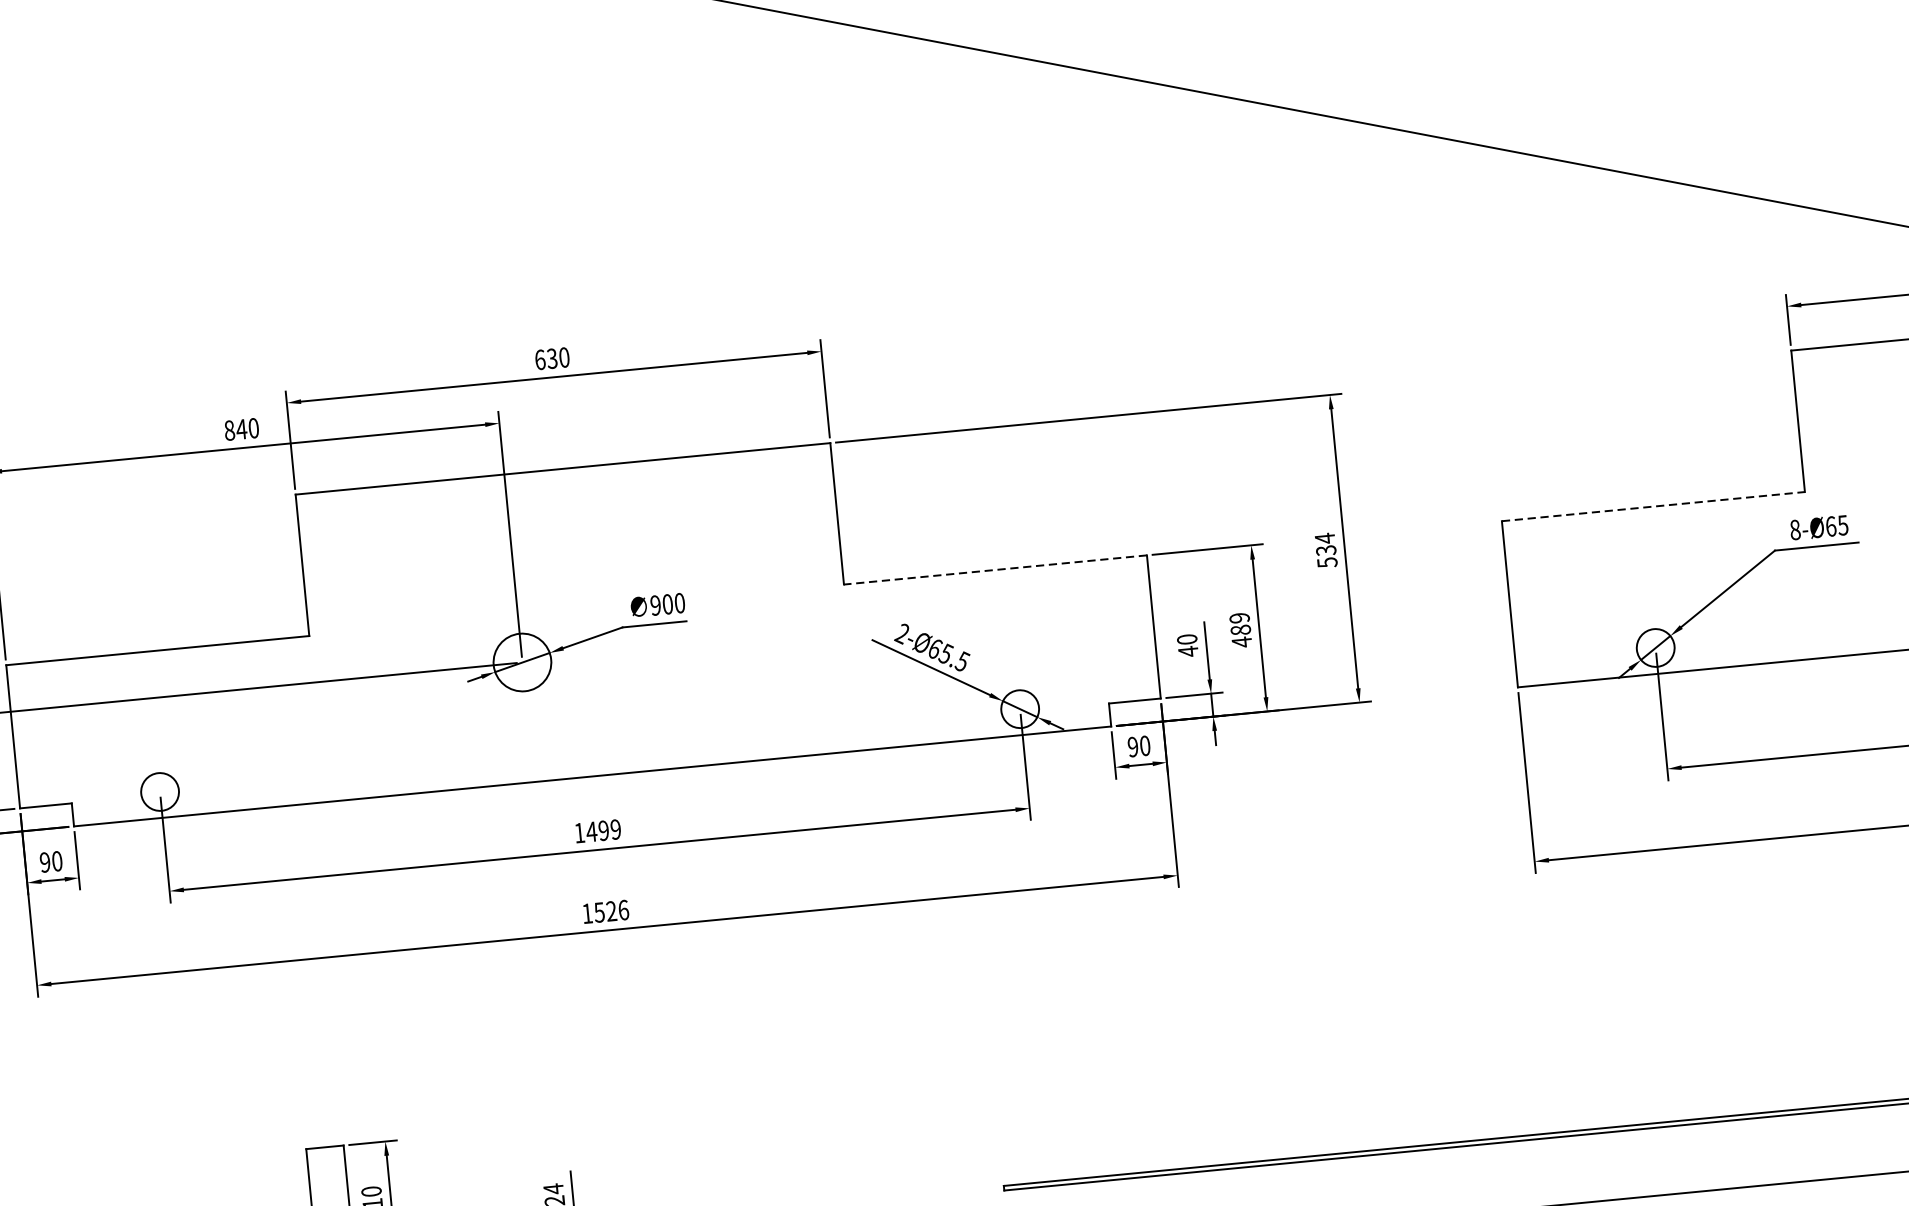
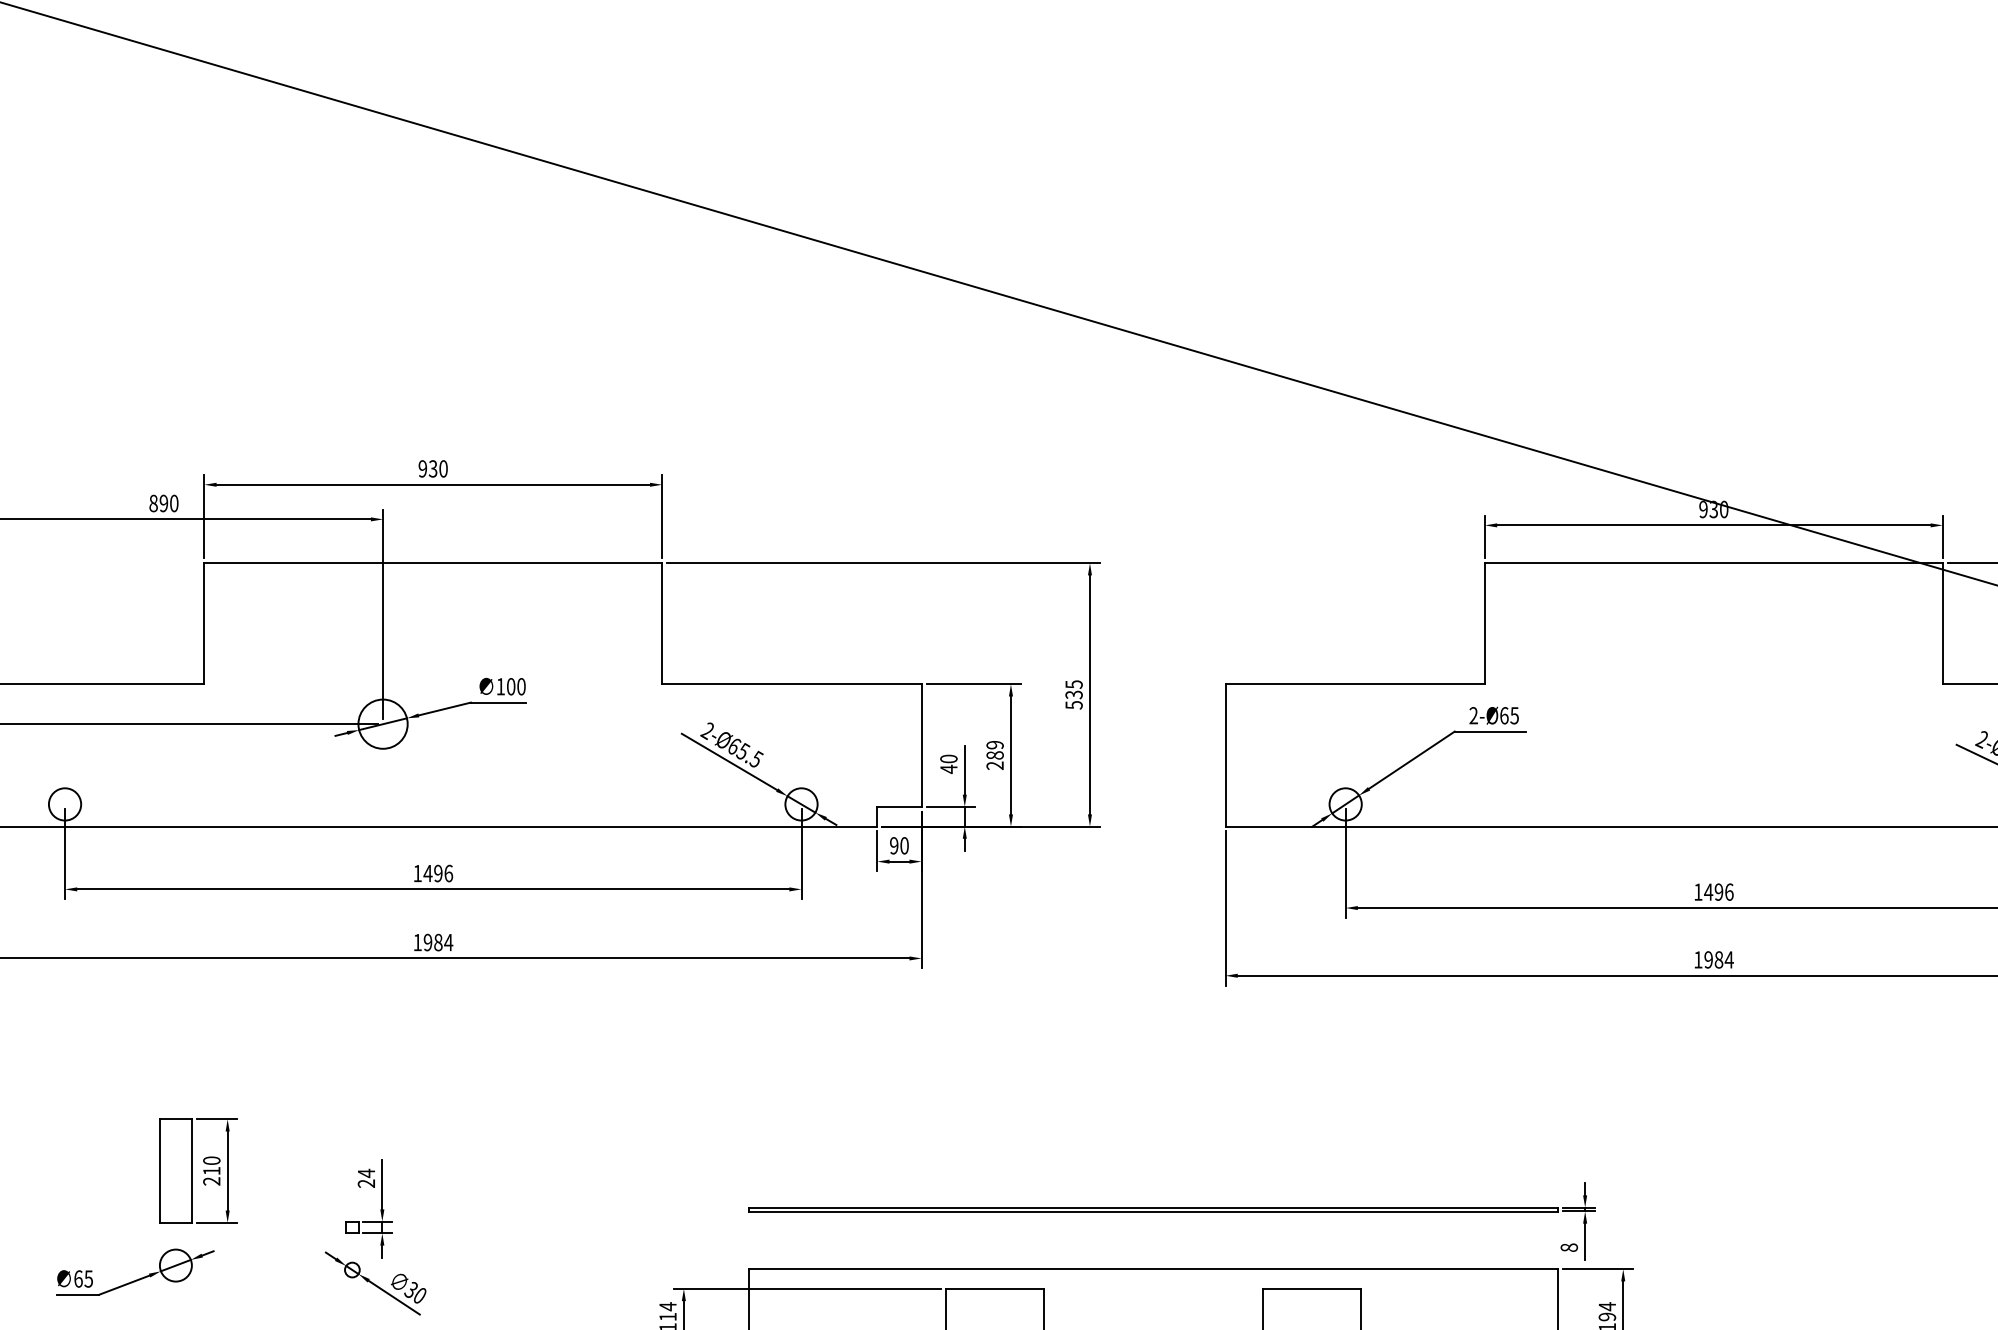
text: (539, 359) -> (422, 468), 630 -> 930
text: (241, 429) -> (163, 503), 840 -> 890
line: (1653, 506) -> (1355, 684), dashed -> solid
text: (1794, 529) -> (1473, 715), 8-Ø65 -> 2-Ø65
text: (1324, 538) -> (1073, 684), 534 -> 535
line: (995, 570) -> (791, 684), dashed -> solid
text: (655, 605) -> (500, 686), 900 -> 100
text: (1241, 642) -> (994, 765), 489 -> 289
text: (615, 829) -> (448, 873), 1499 -> 1496
text: (611, 911) -> (438, 942), 1526 -> 1984

